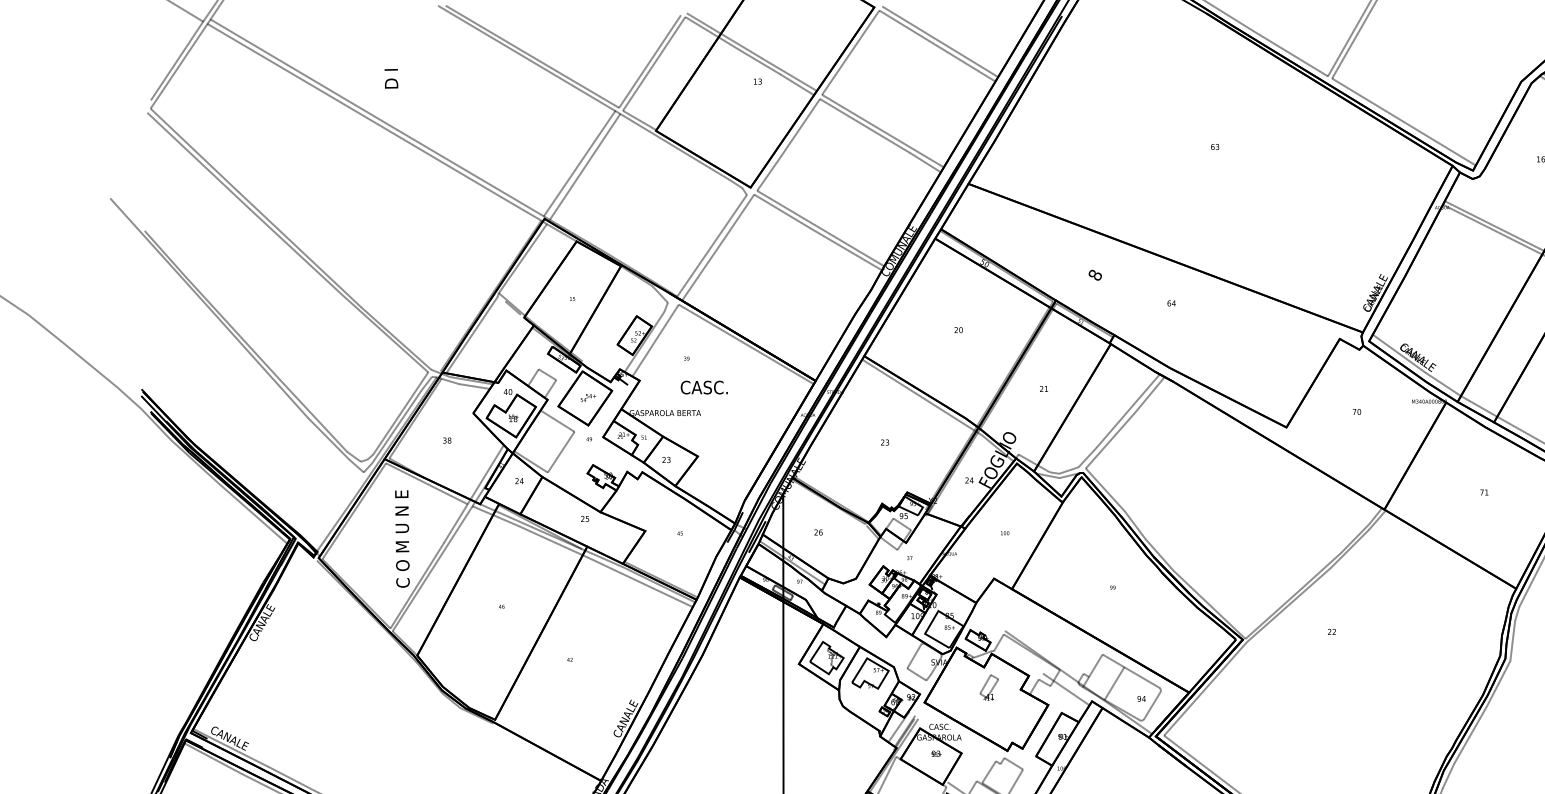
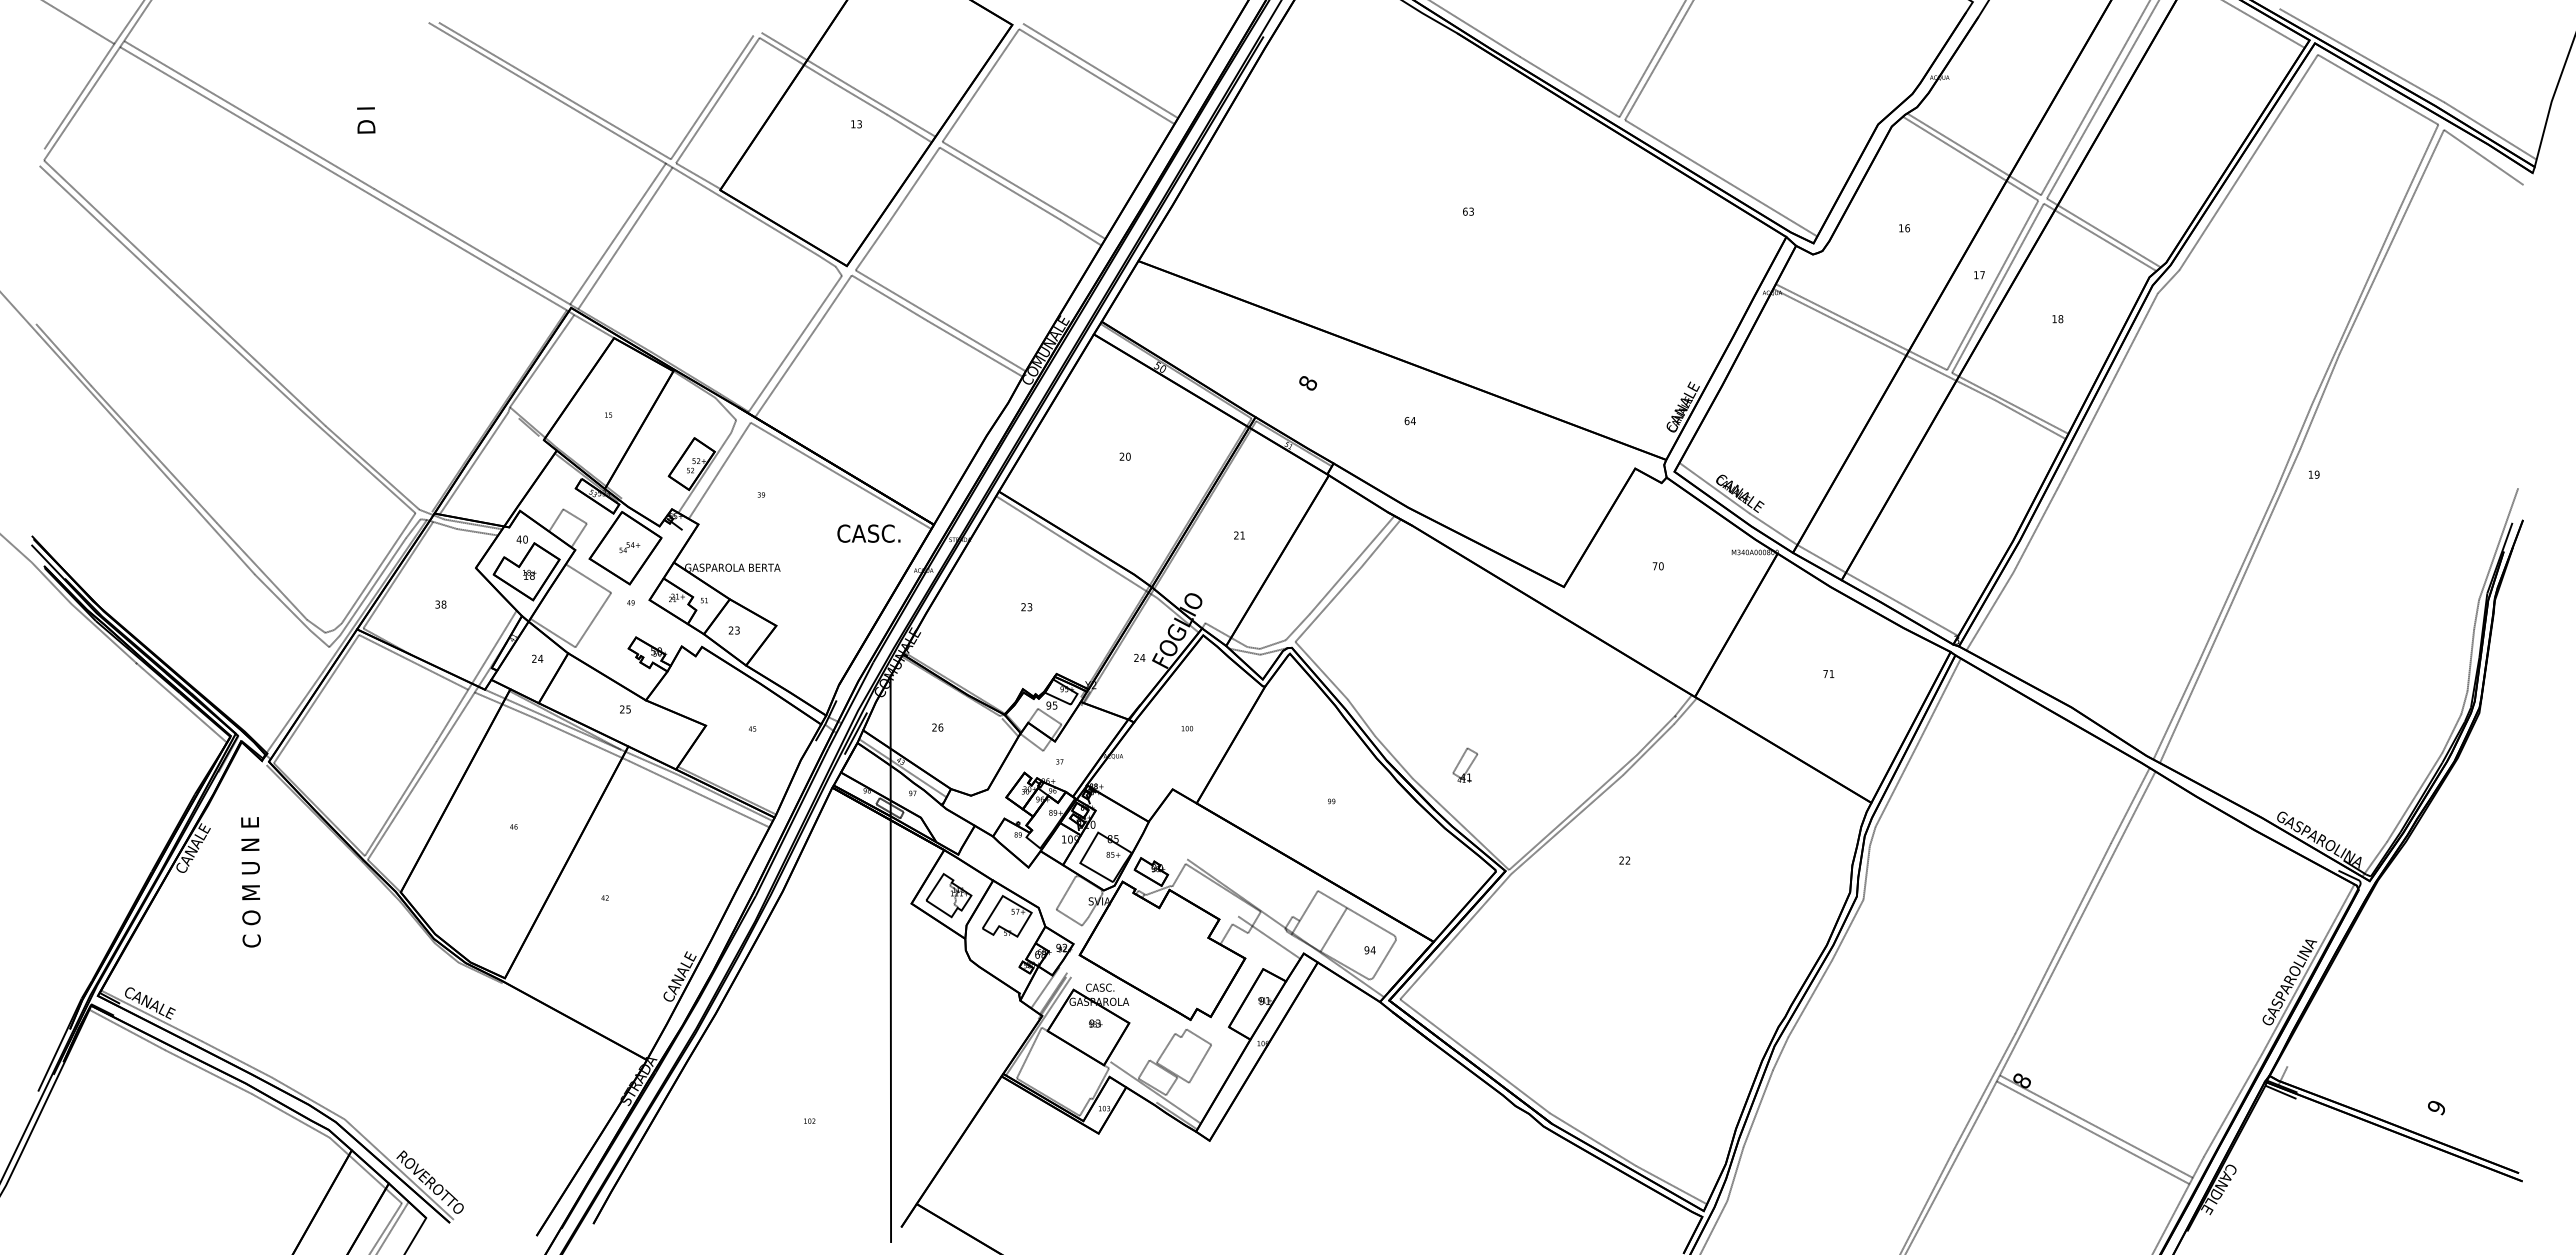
text: (704, 387) -> (868, 533), moved
text: (402, 539) -> (250, 882), moved
part: (988, 687) -> (1464, 764), moved

